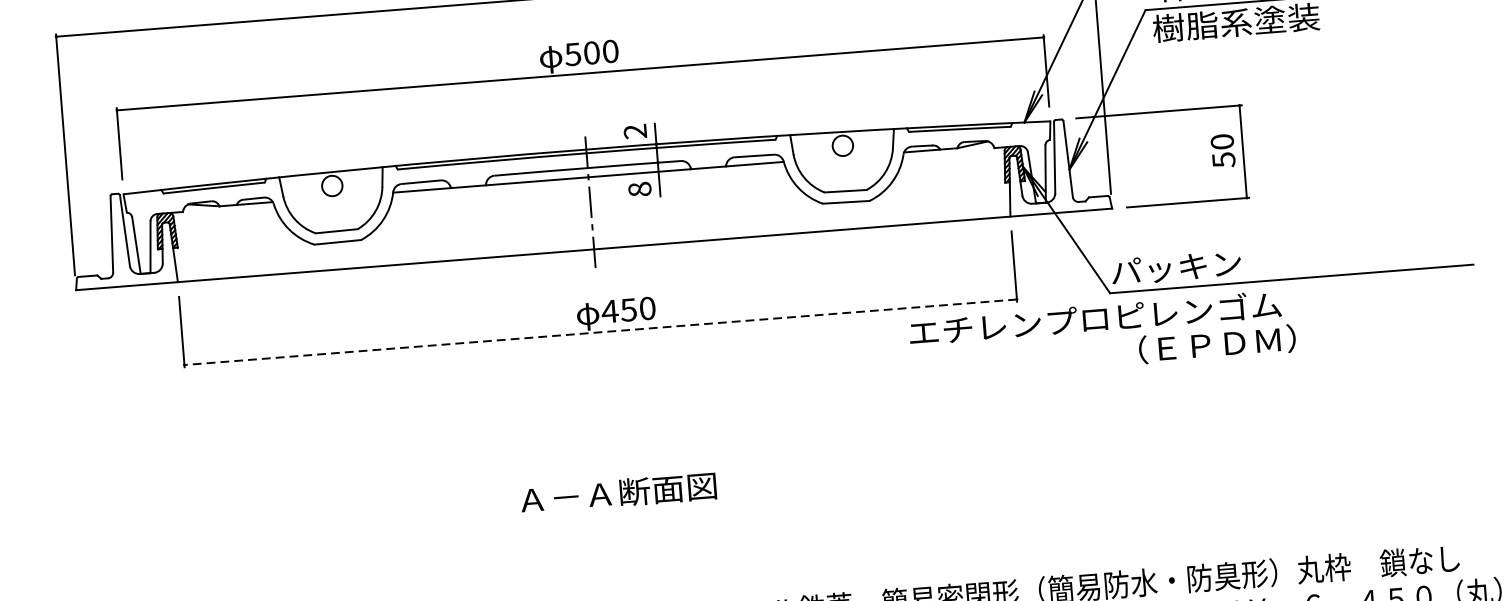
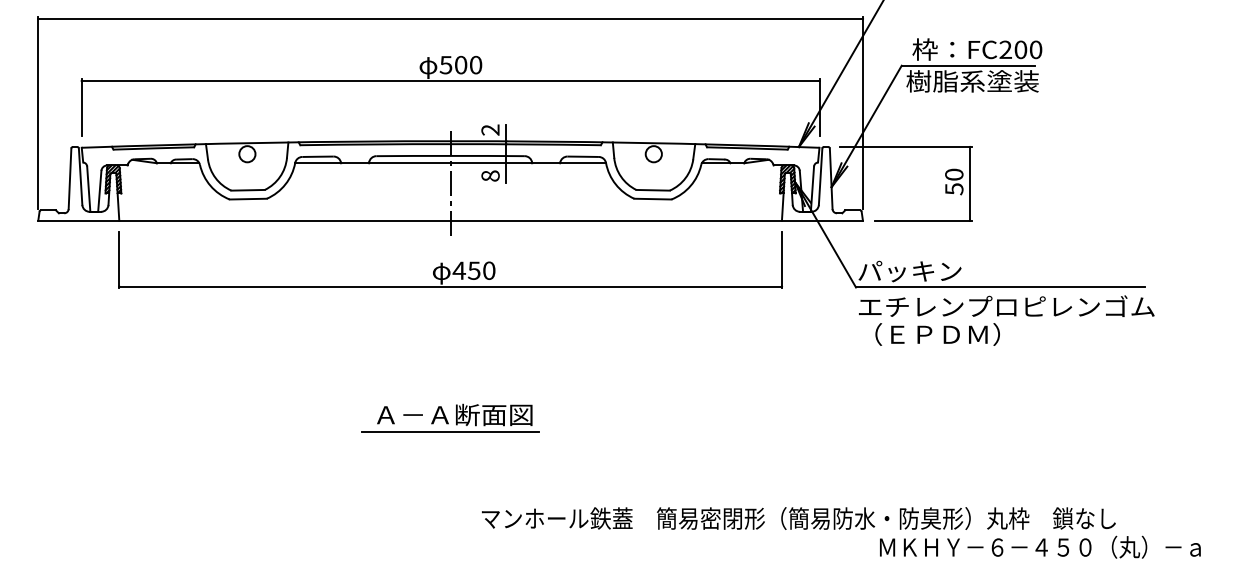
text: (1094, 317) -> (1006, 305), moved
line: (600, 332) -> (450, 286), dashed -> solid
line: (614, 514) -> (450, 431), added

